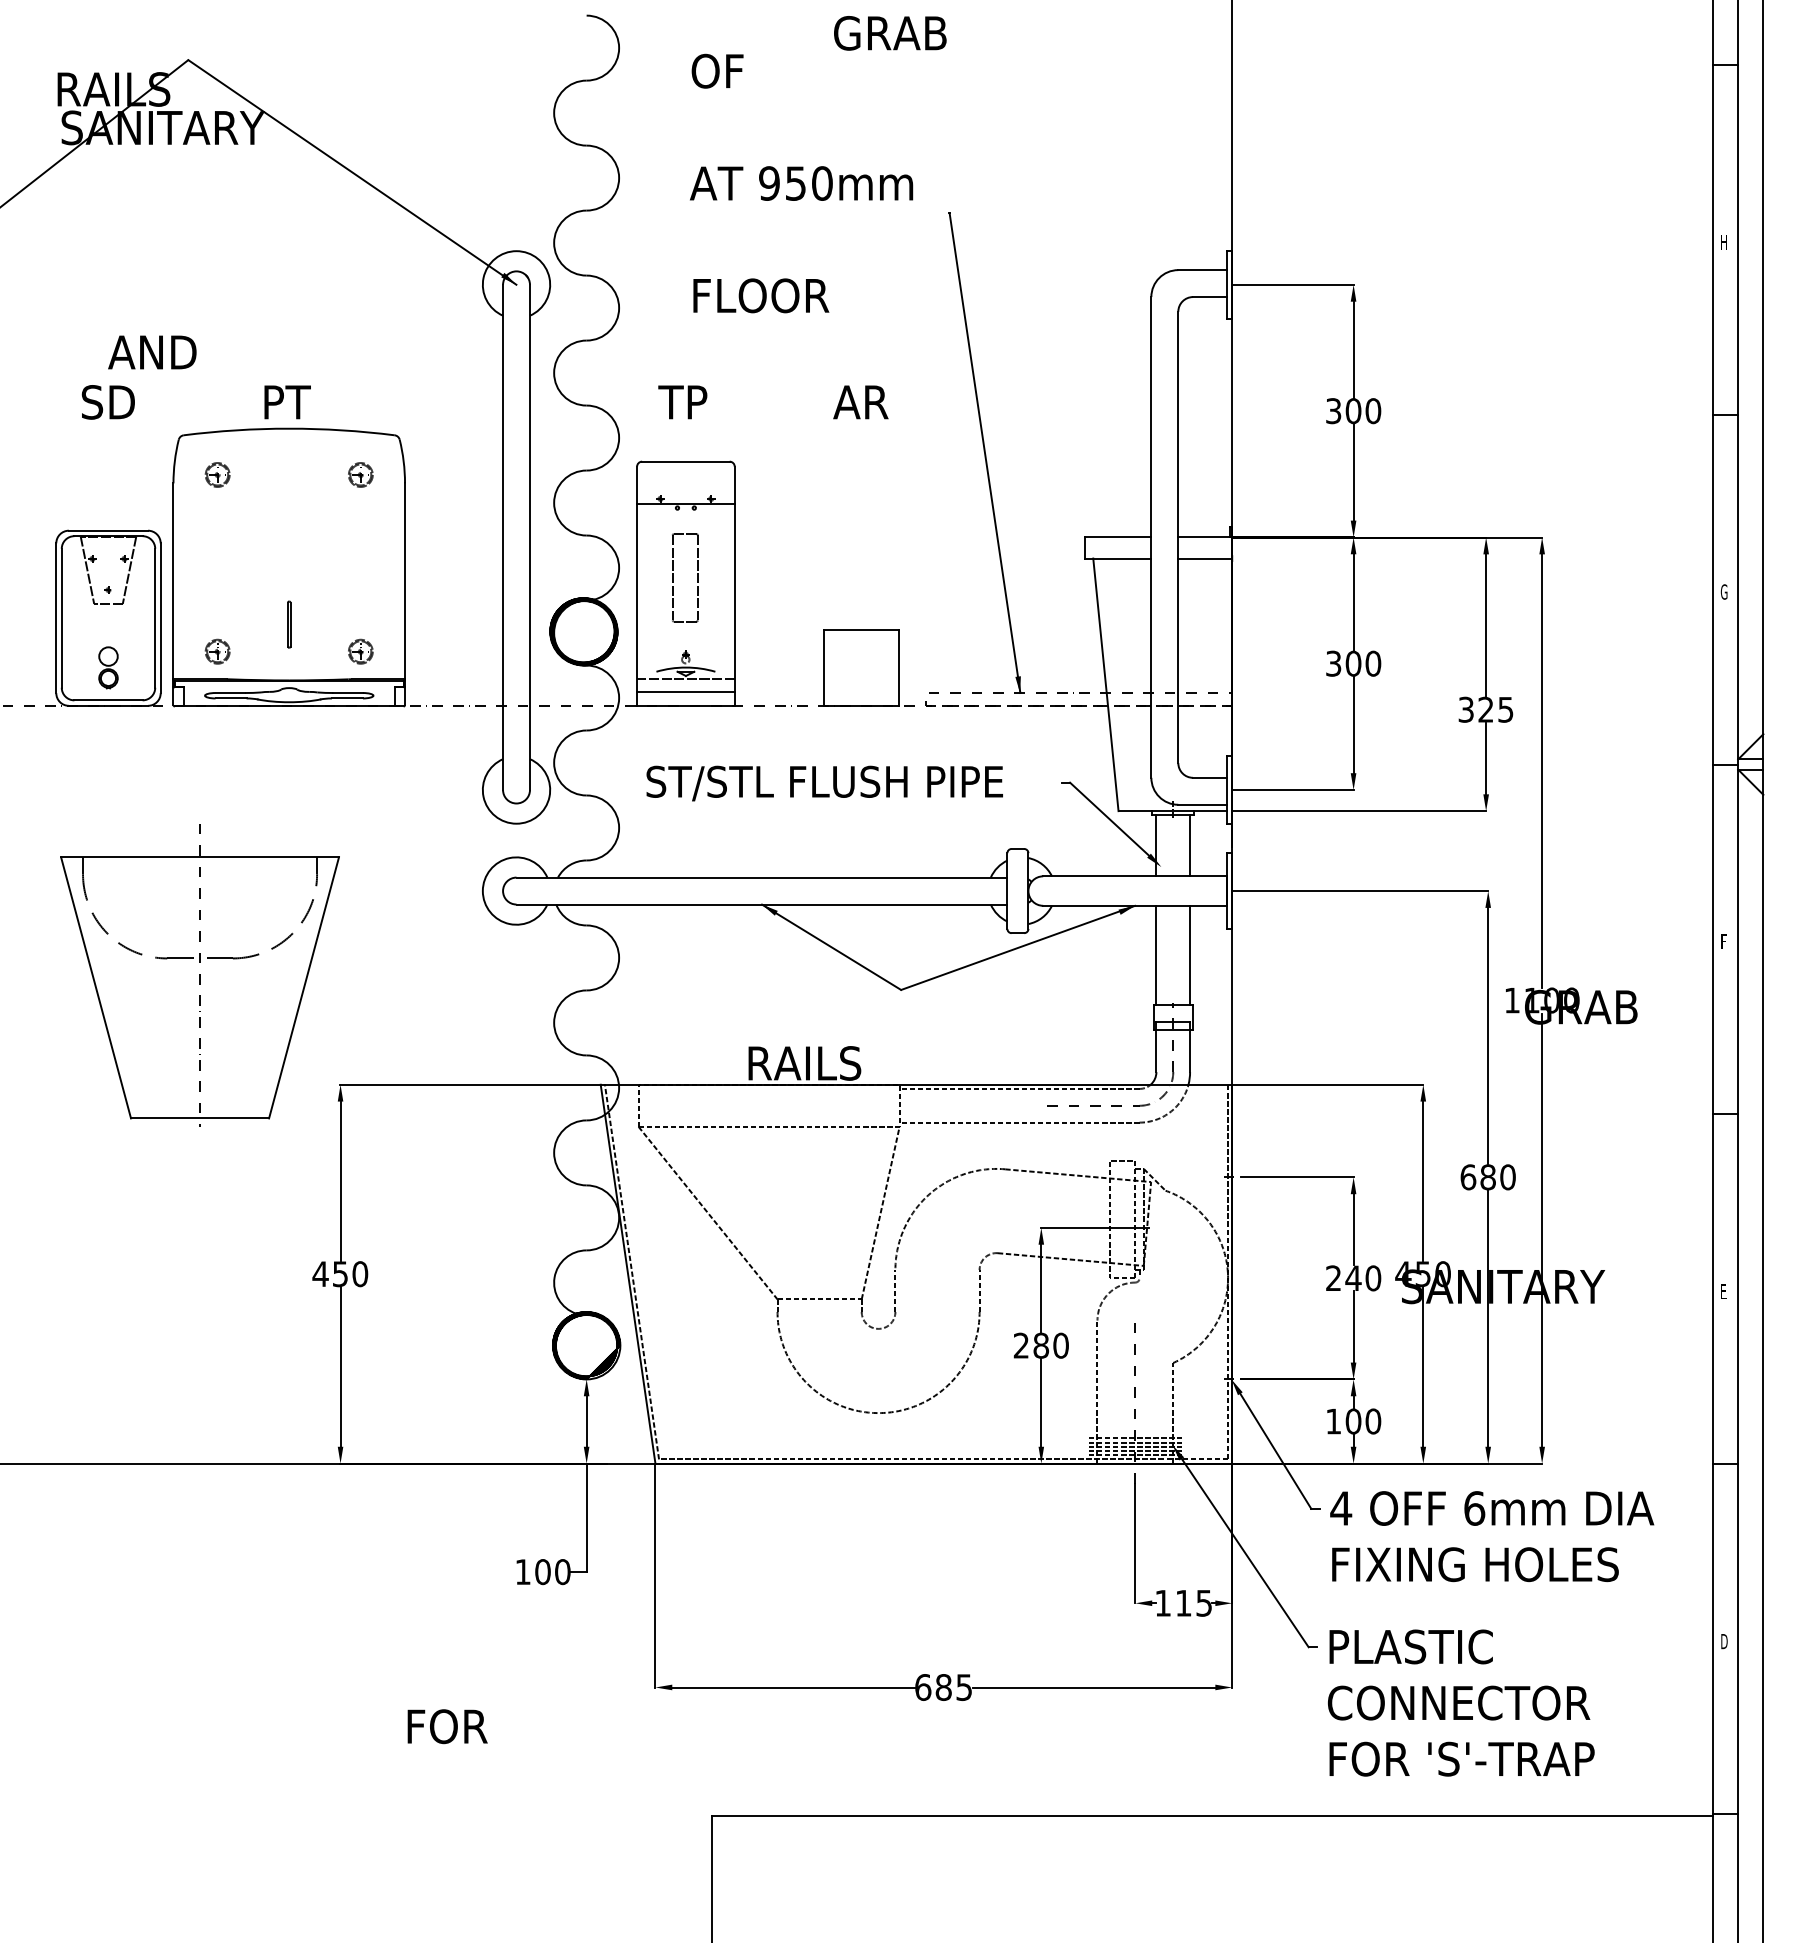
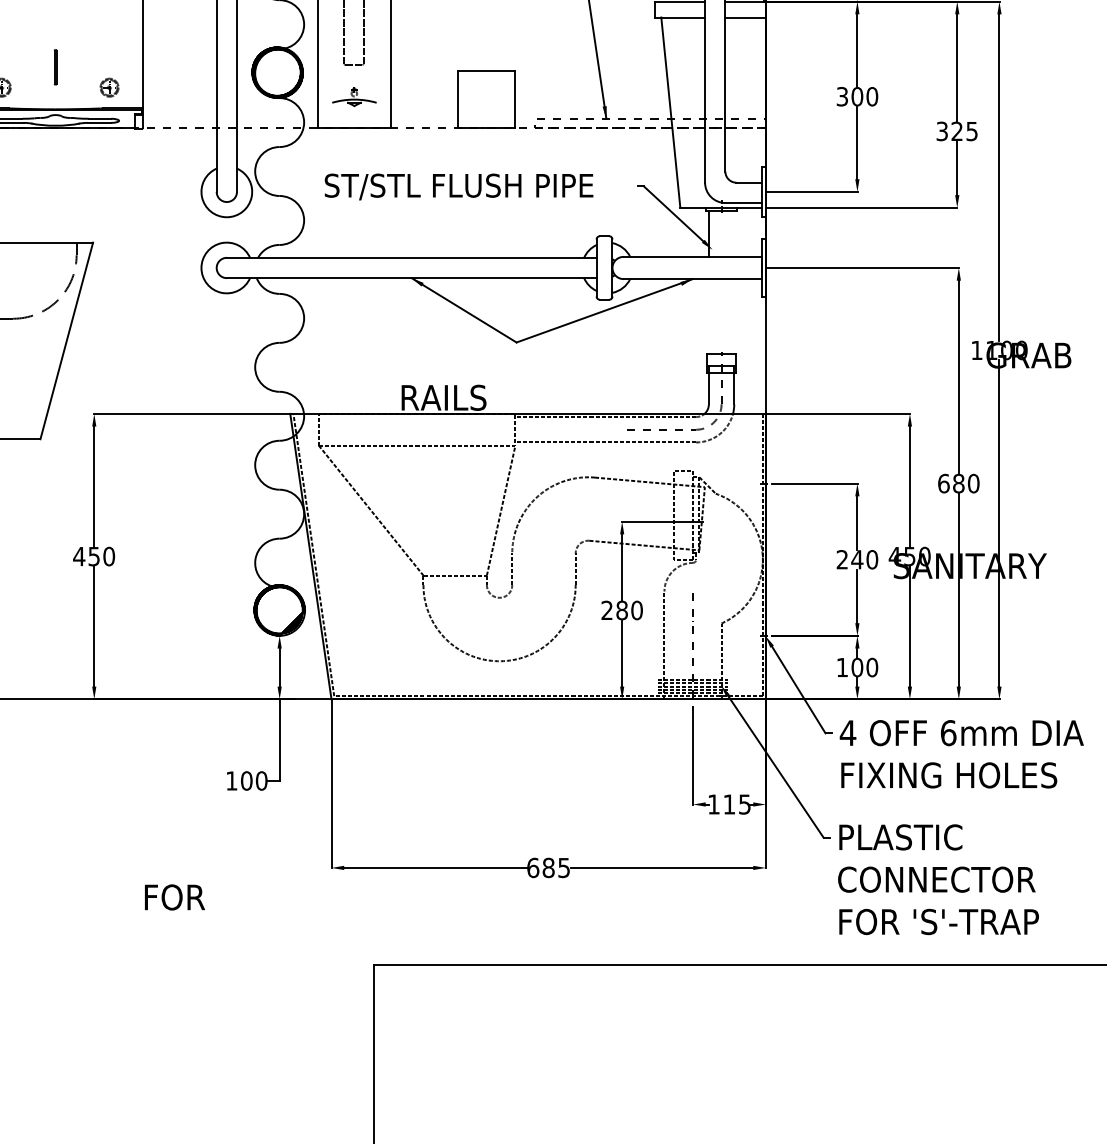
line: (685, 679) -> (354, 108), removed
line: (685, 691) -> (354, 117), removed
line: (1190, 845) -> (734, 233), removed
line: (1156, 954) -> (708, 315), removed
line: (1190, 954) -> (734, 315), removed

